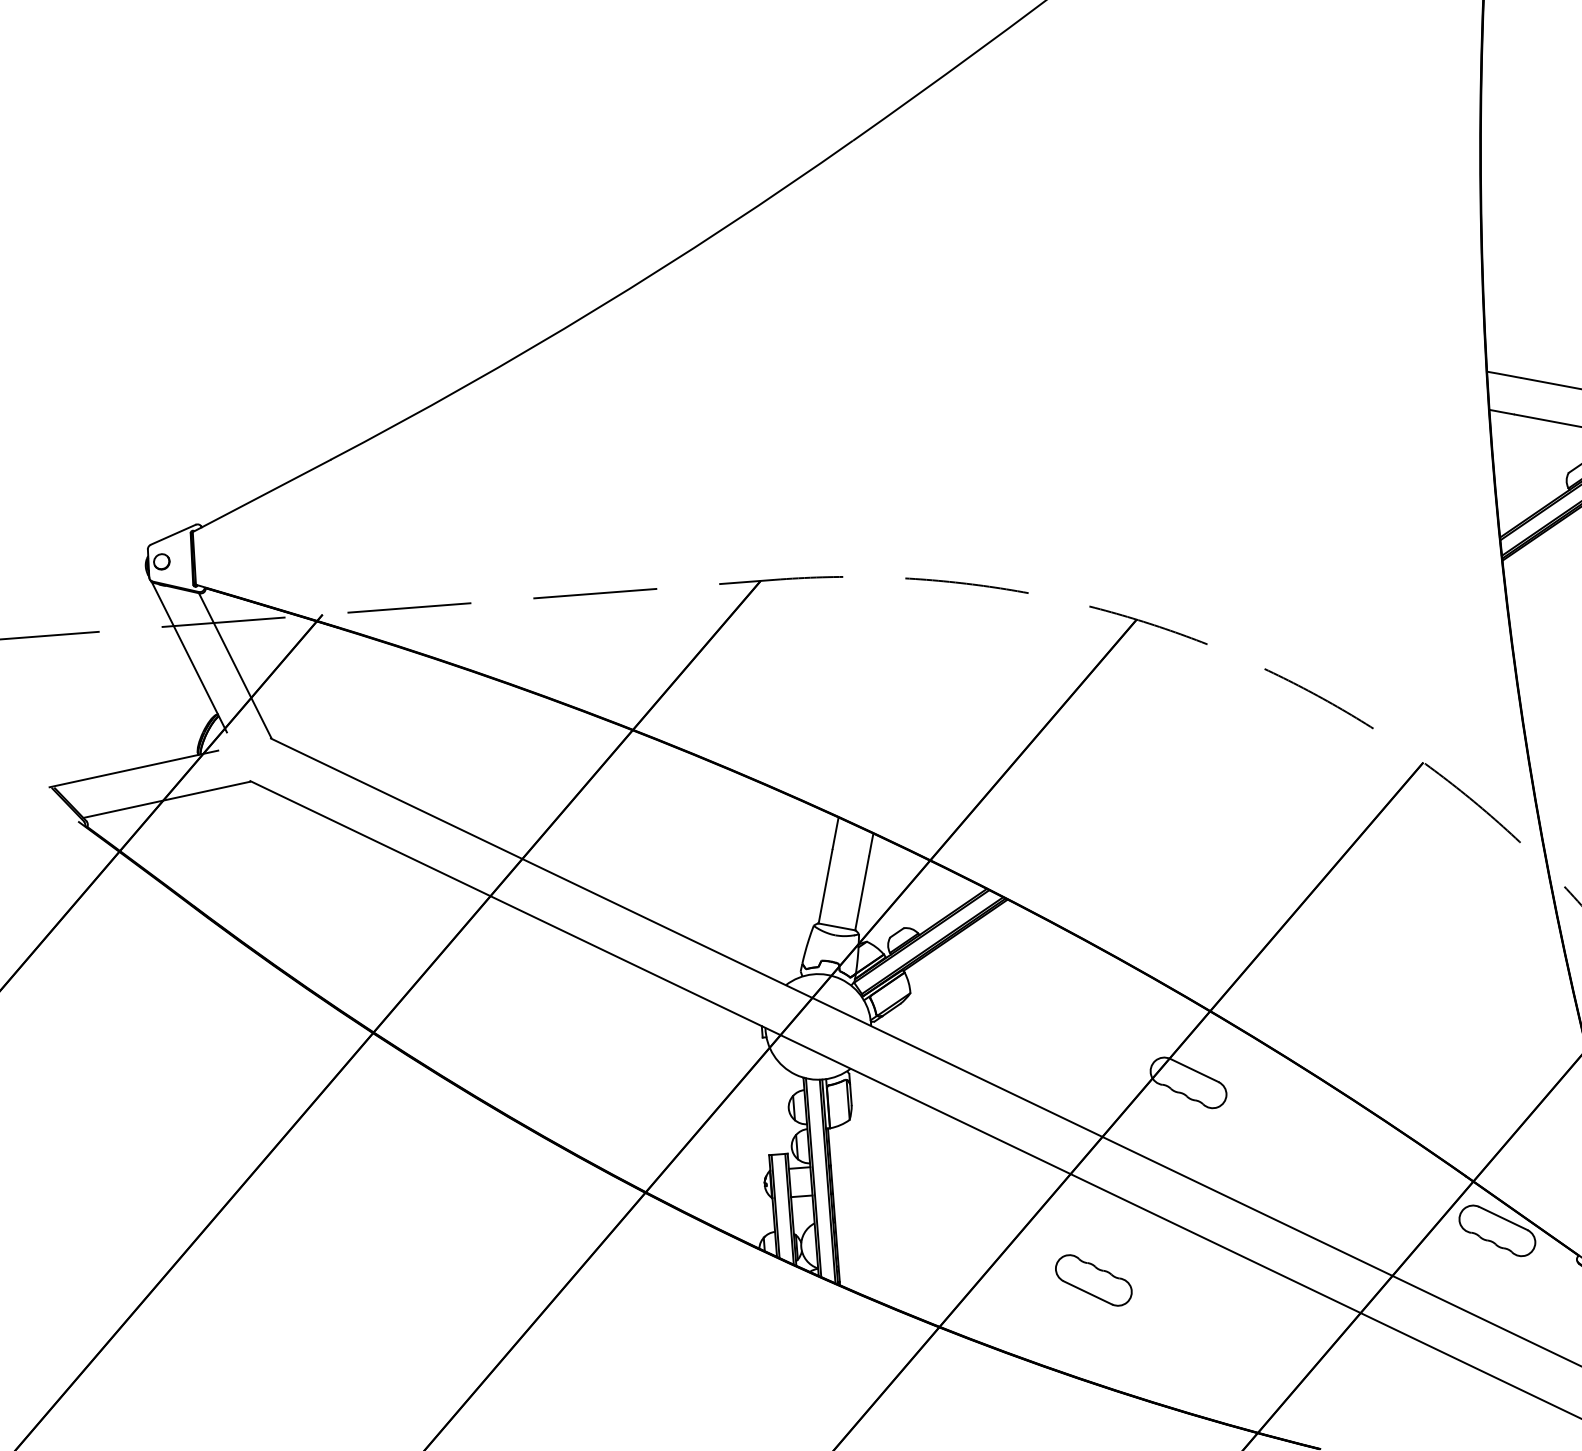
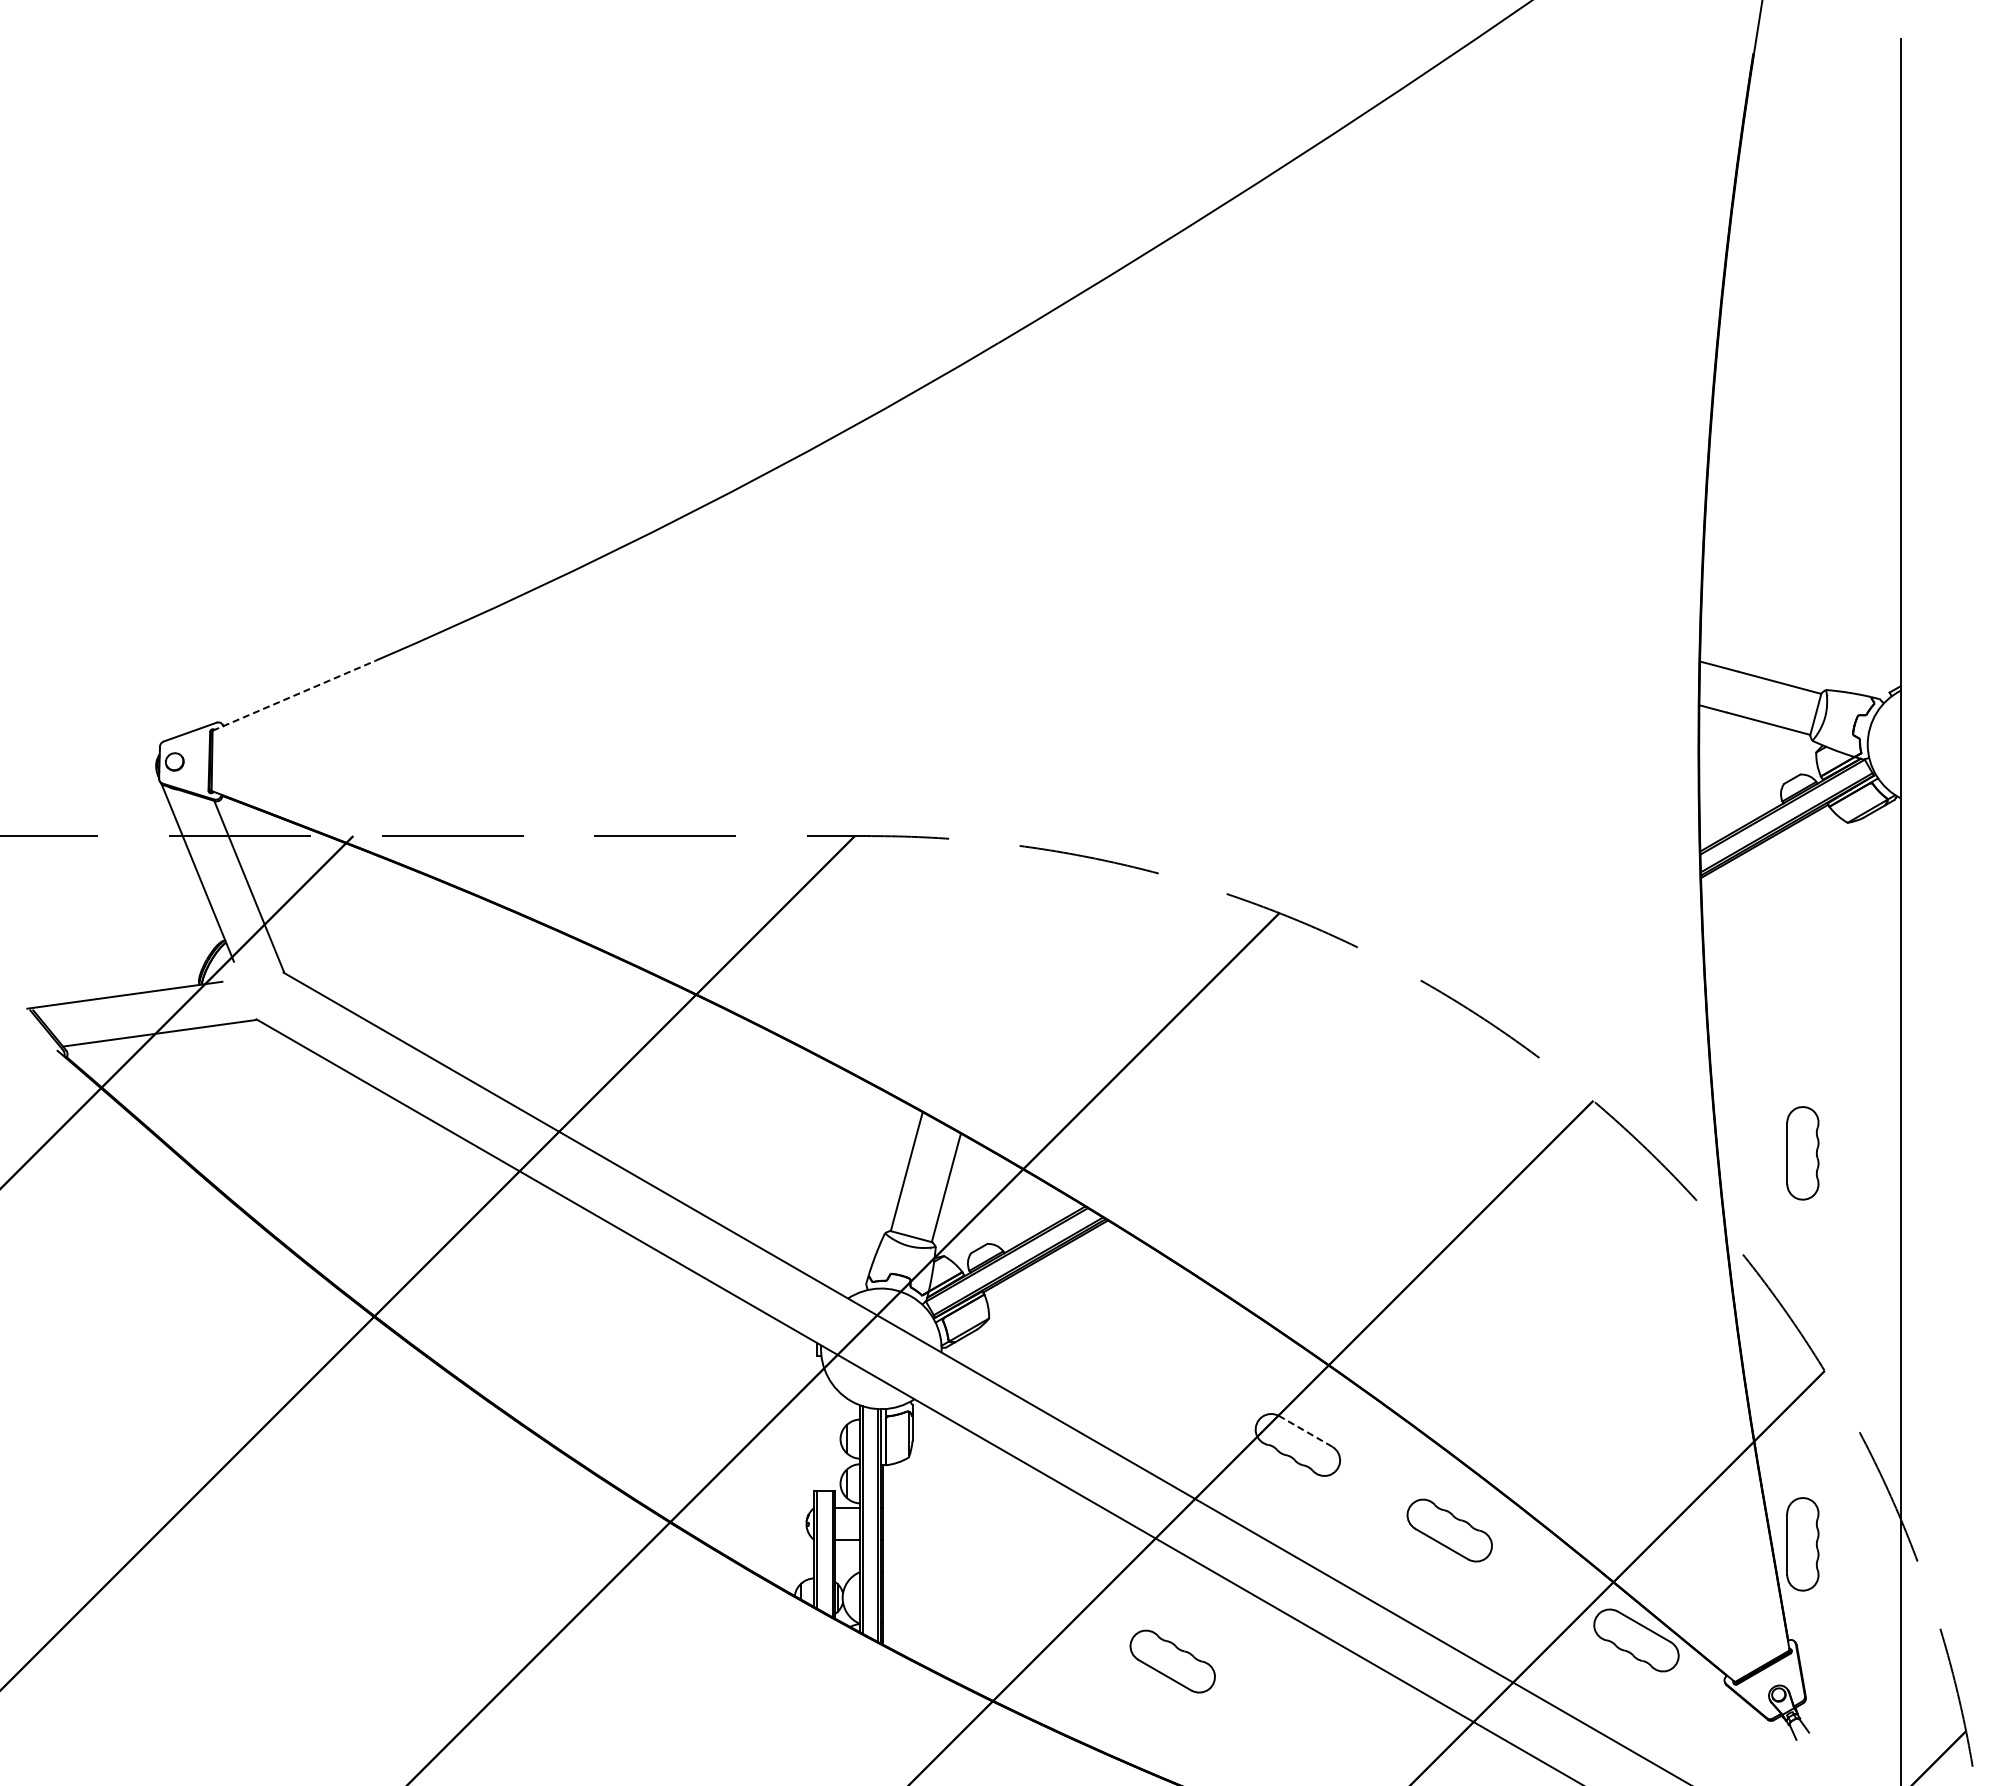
line: (261, 495) -> (294, 695), solid -> dashed
line: (1194, 1070) -> (1305, 1431), solid -> dashed
part: (1326, 1147) -> (1449, 1530), added

